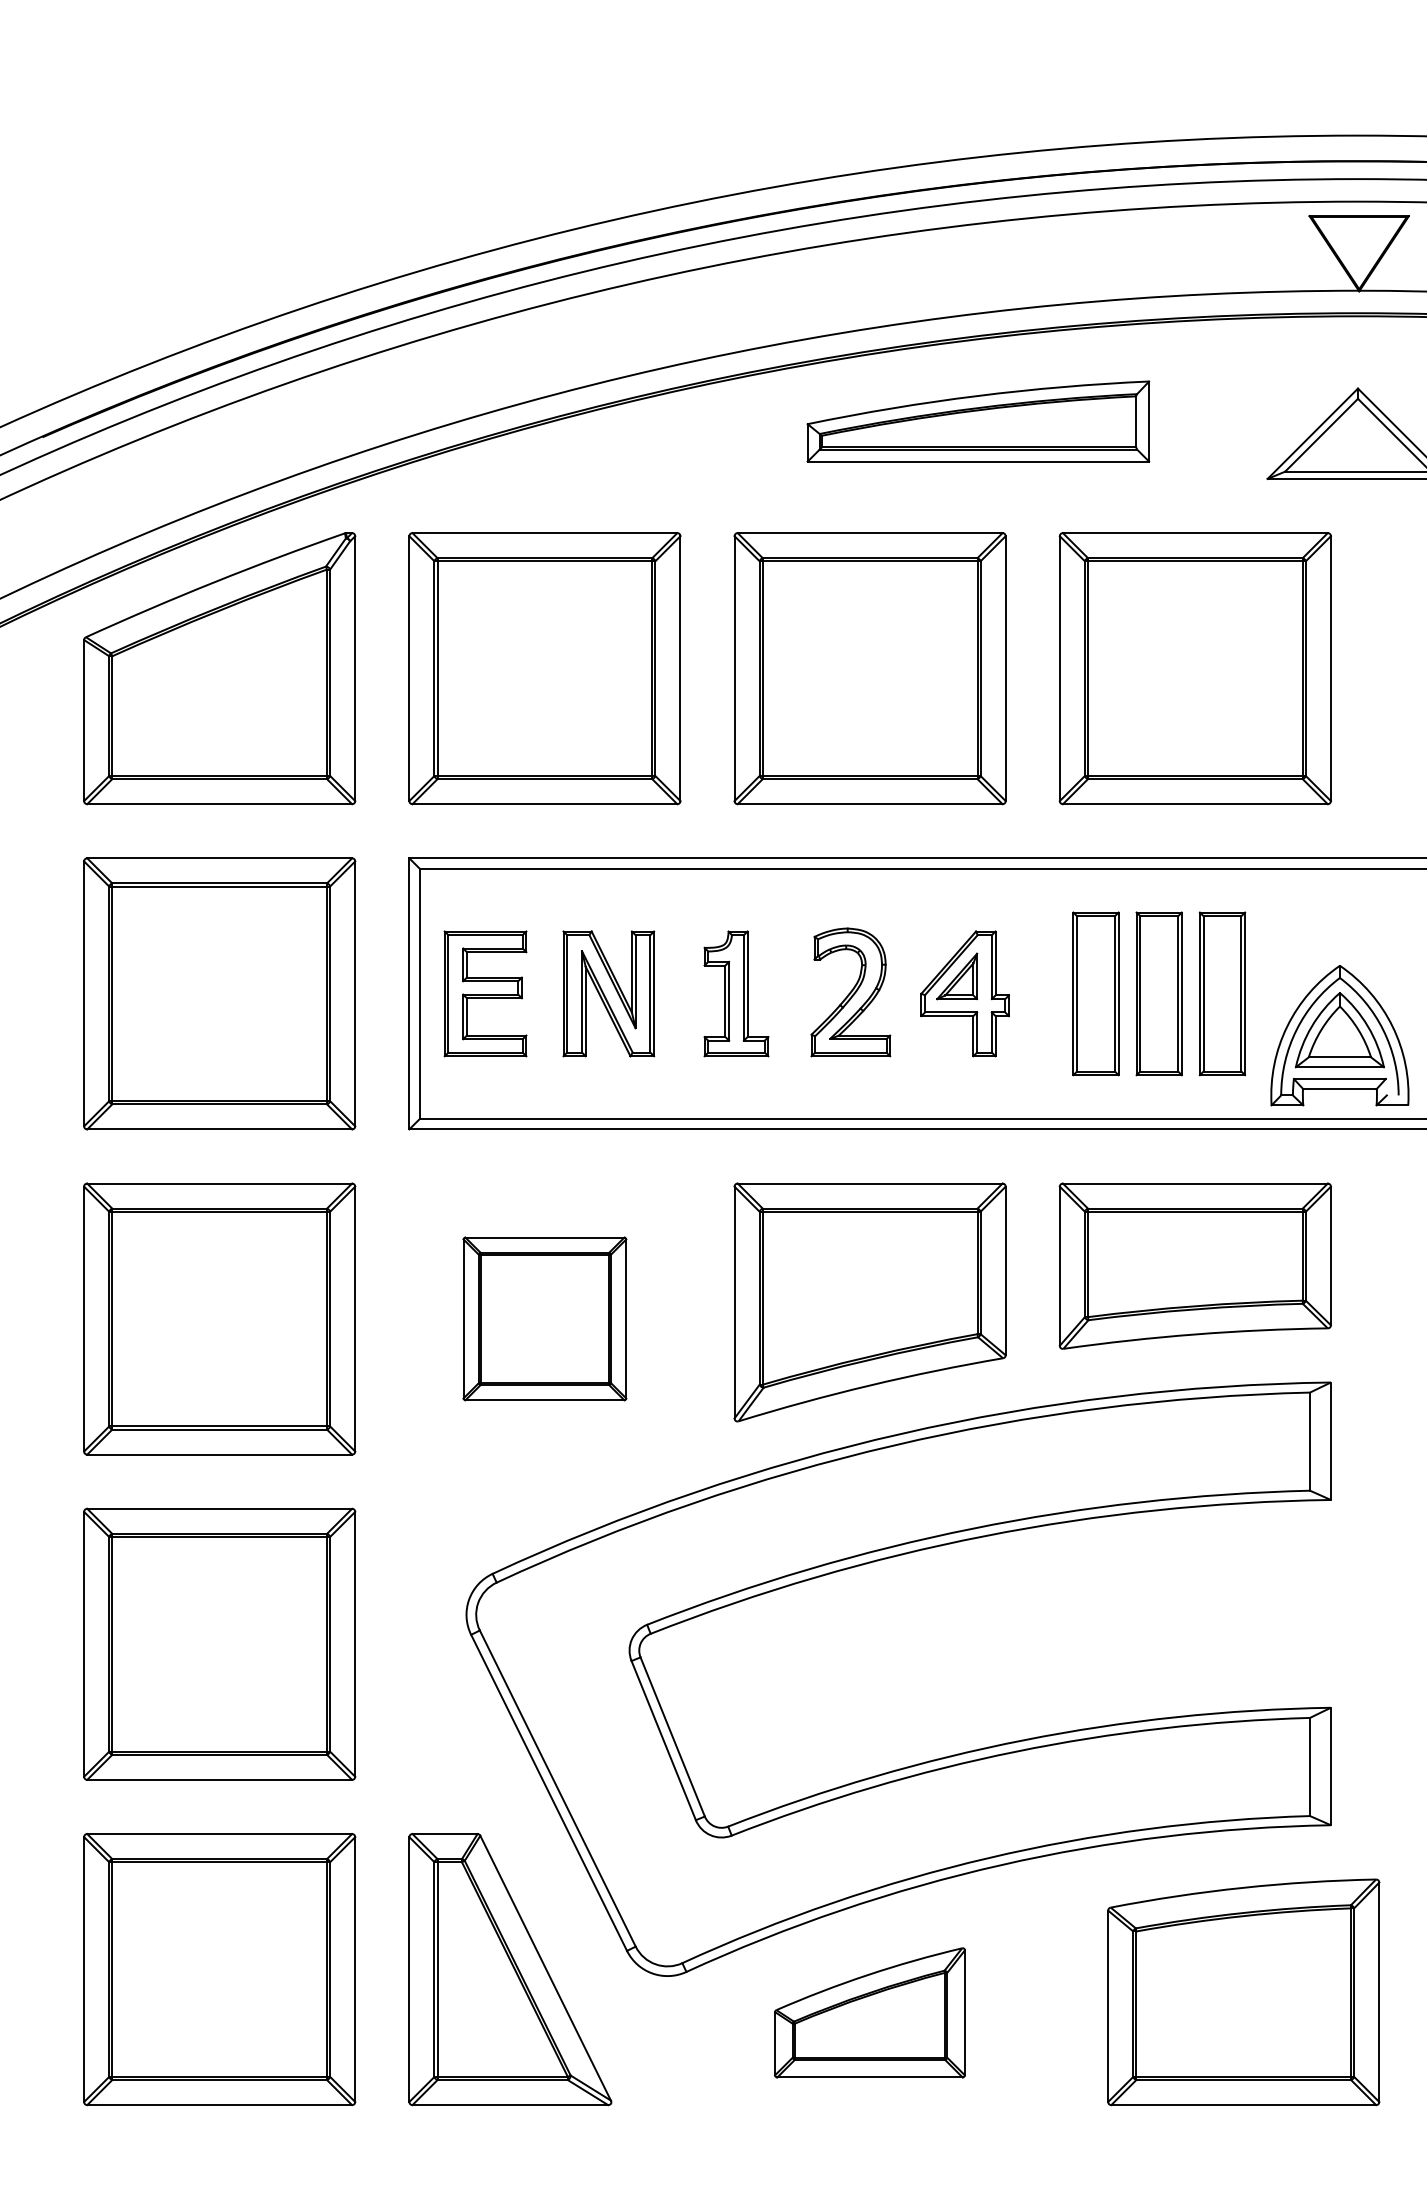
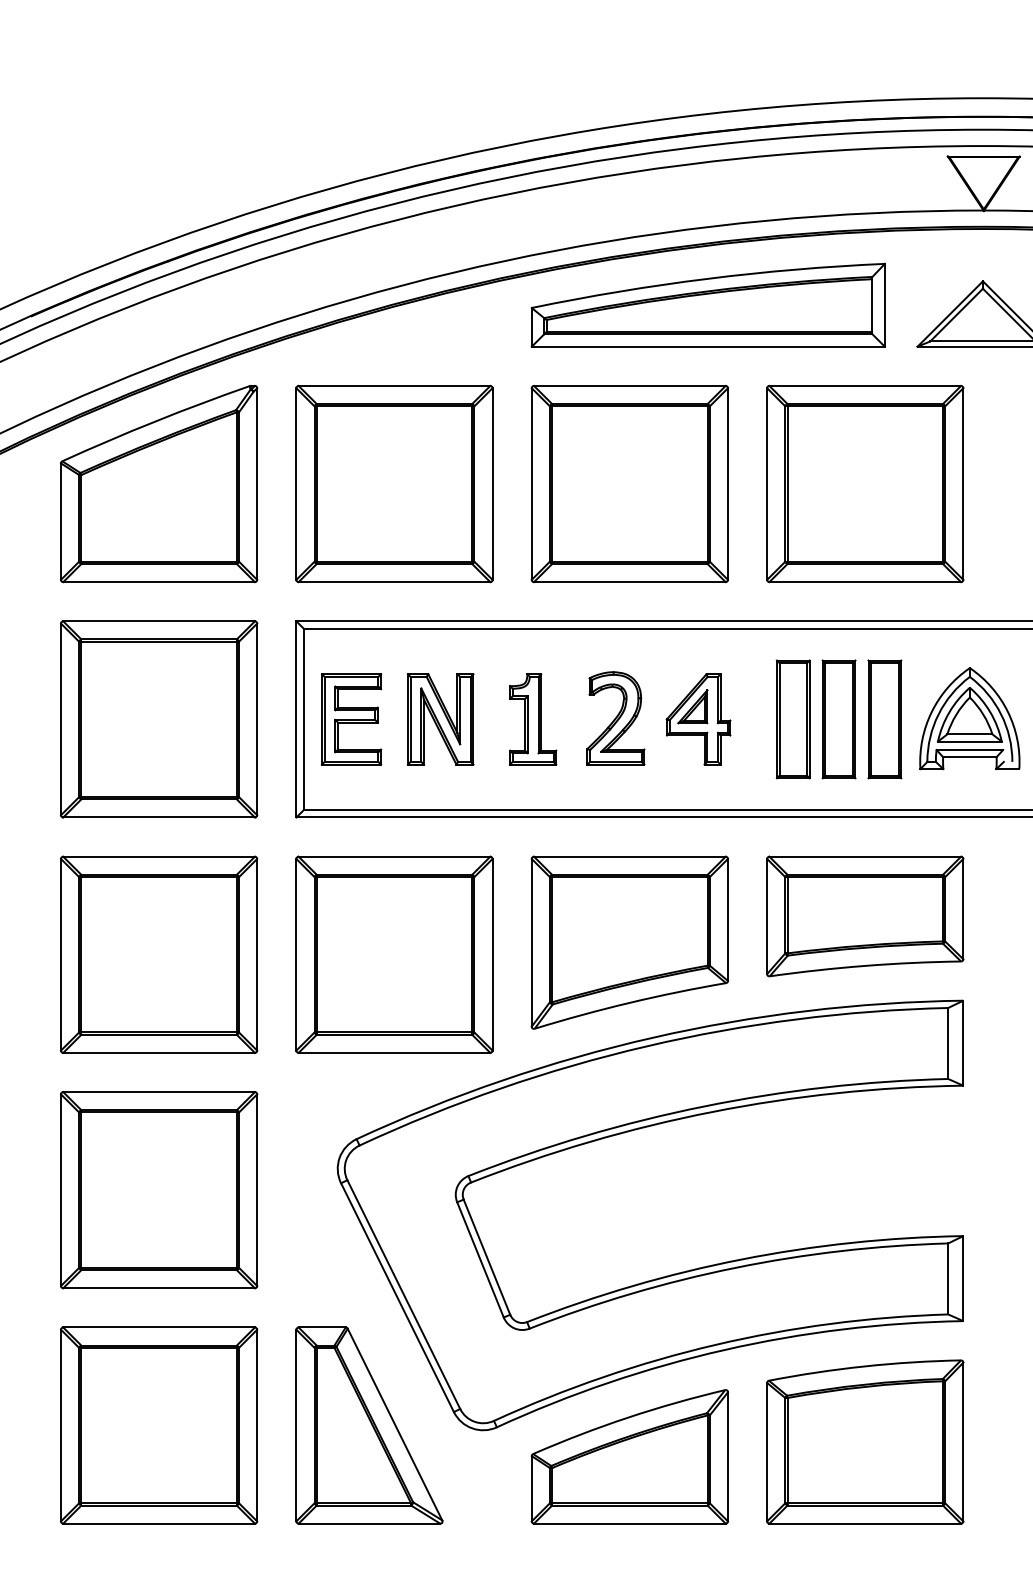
part: (977, 420) -> (707, 304), size x1.43
part: (1339, 1035) -> (969, 718), moved
part: (544, 1318) -> (394, 954), size x1.67
part: (1244, 1991) -> (865, 1441), moved
part: (869, 2012) -> (629, 1456), size x1.43

